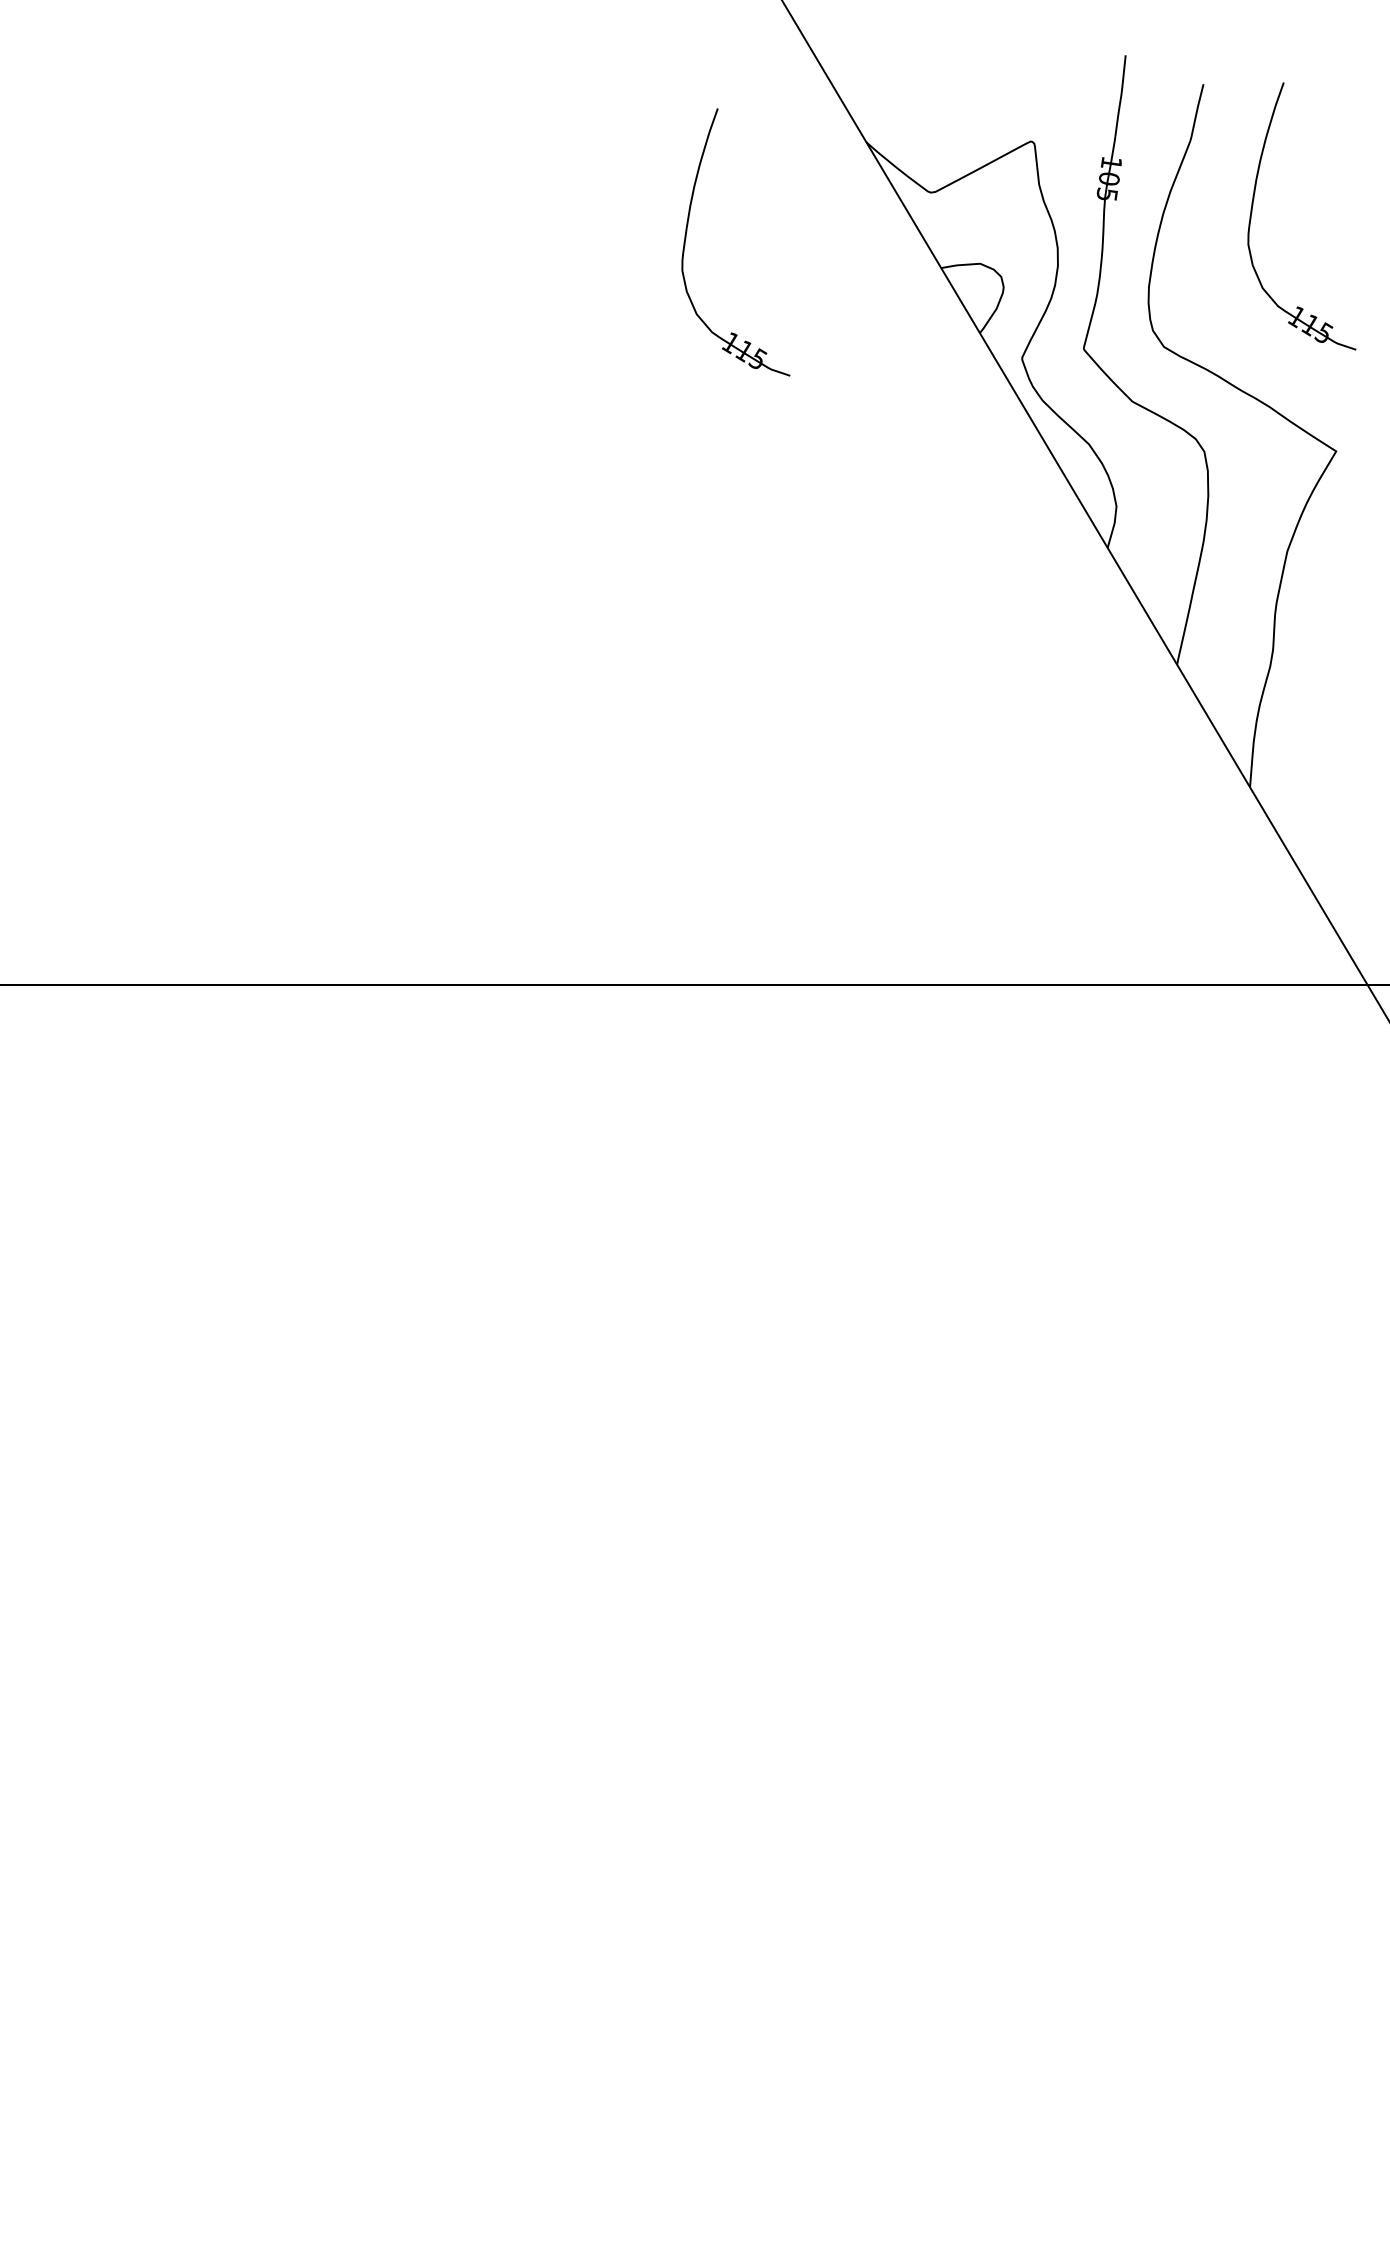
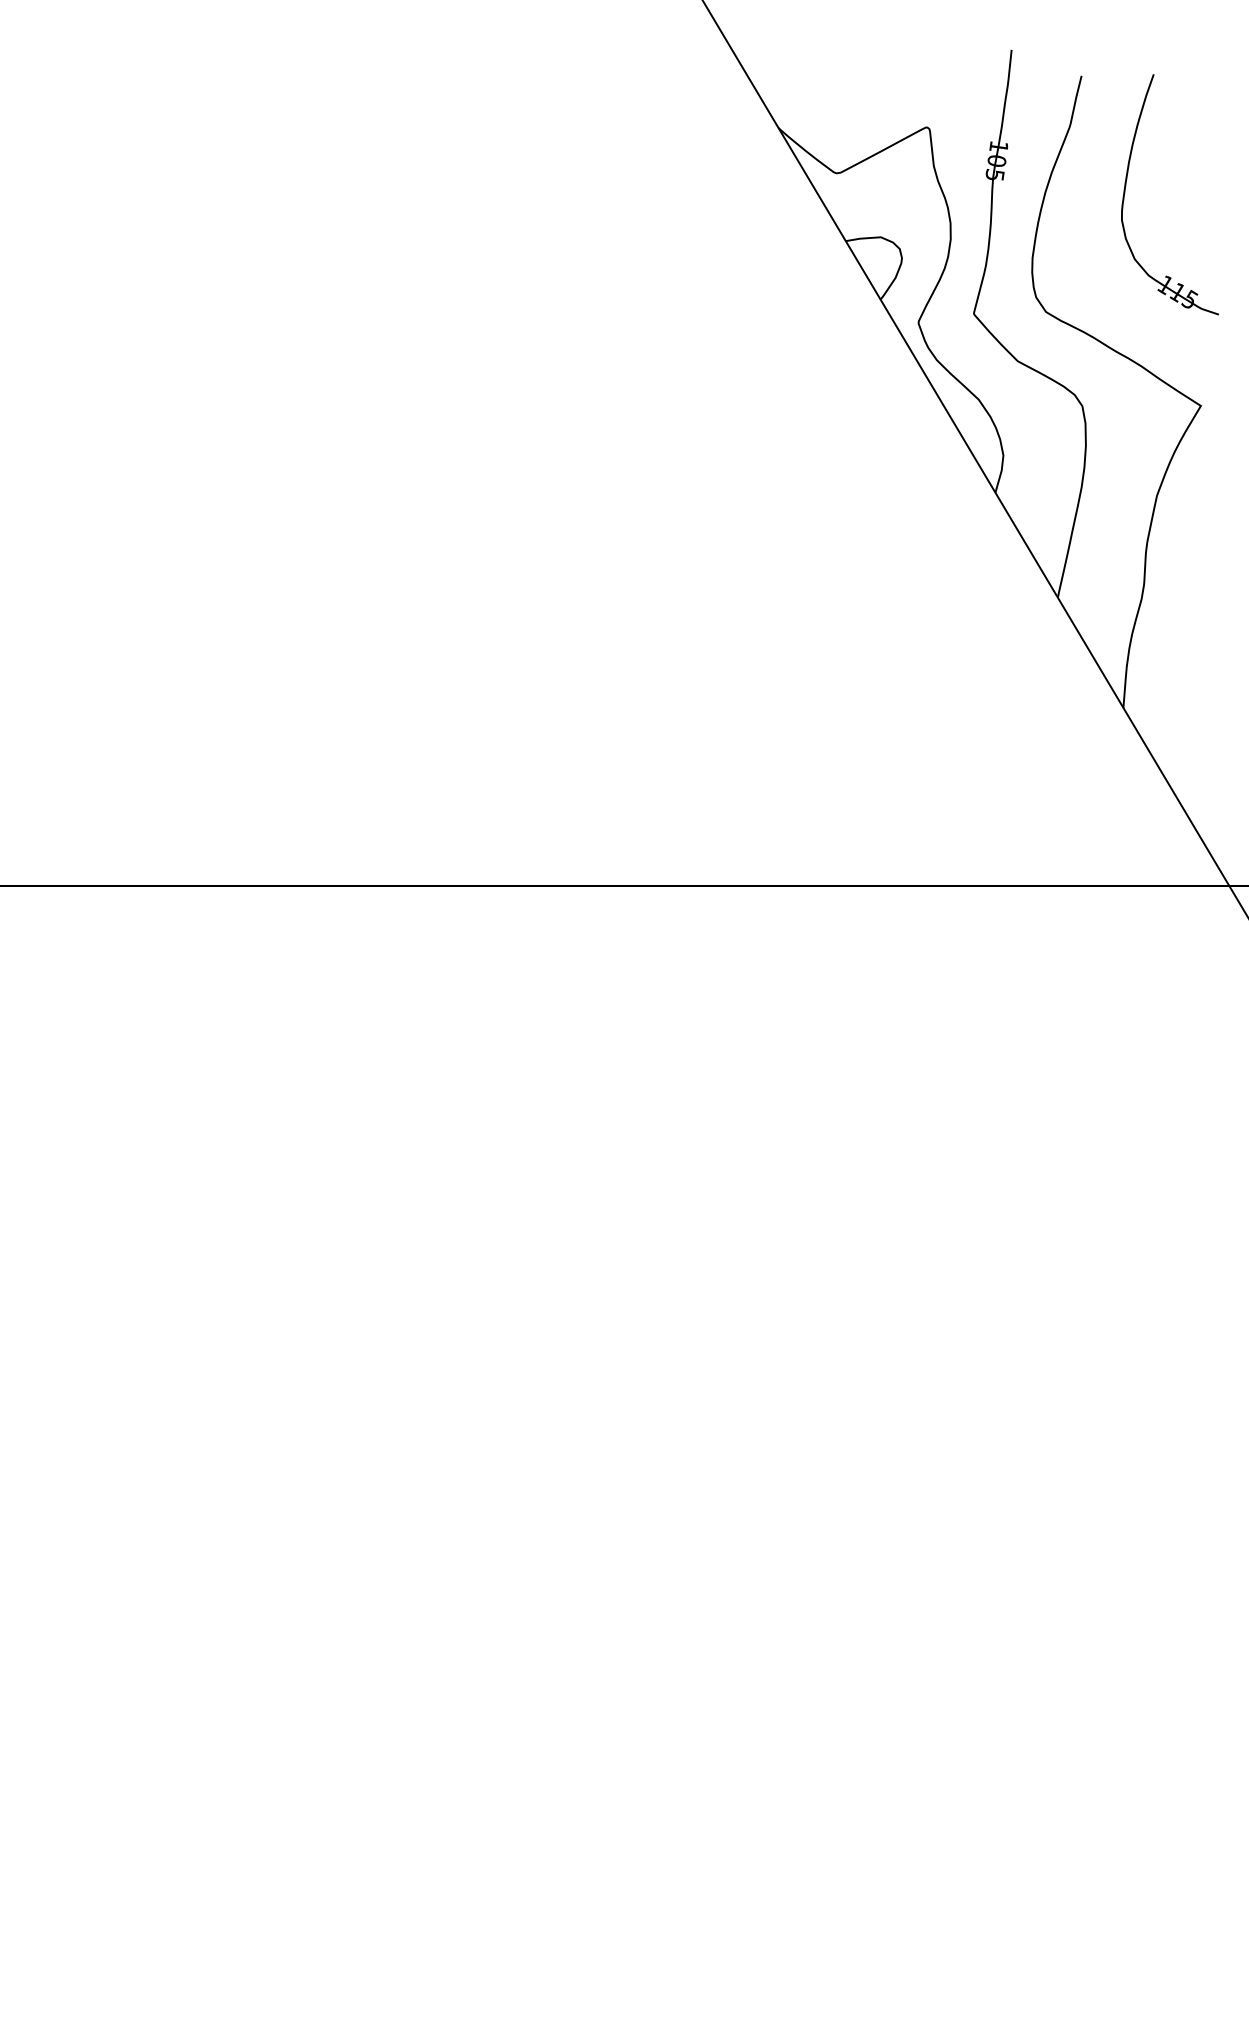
part: (686, 238) -> (616, 214), removed

